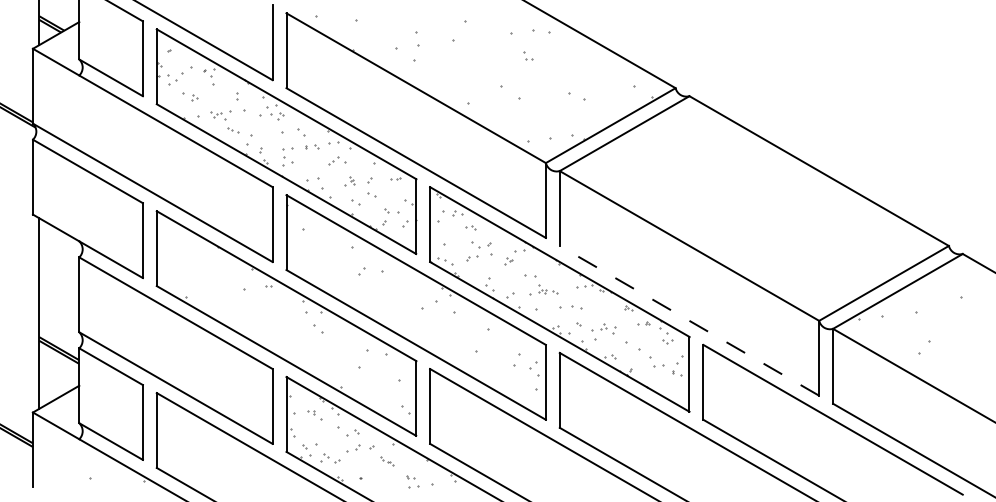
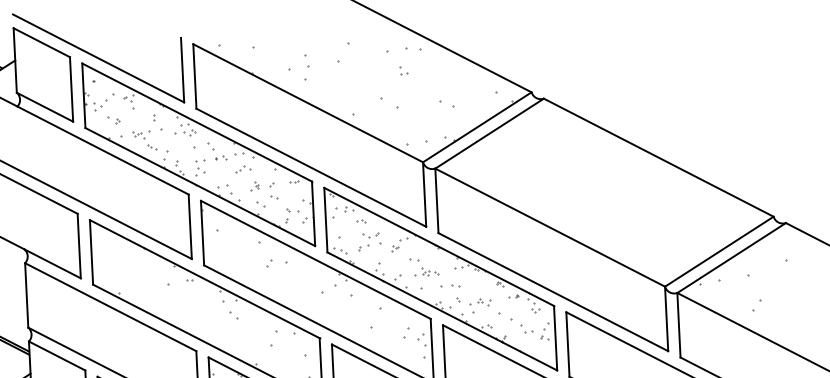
line: (689, 320) -> (553, 291), dashed -> solid

